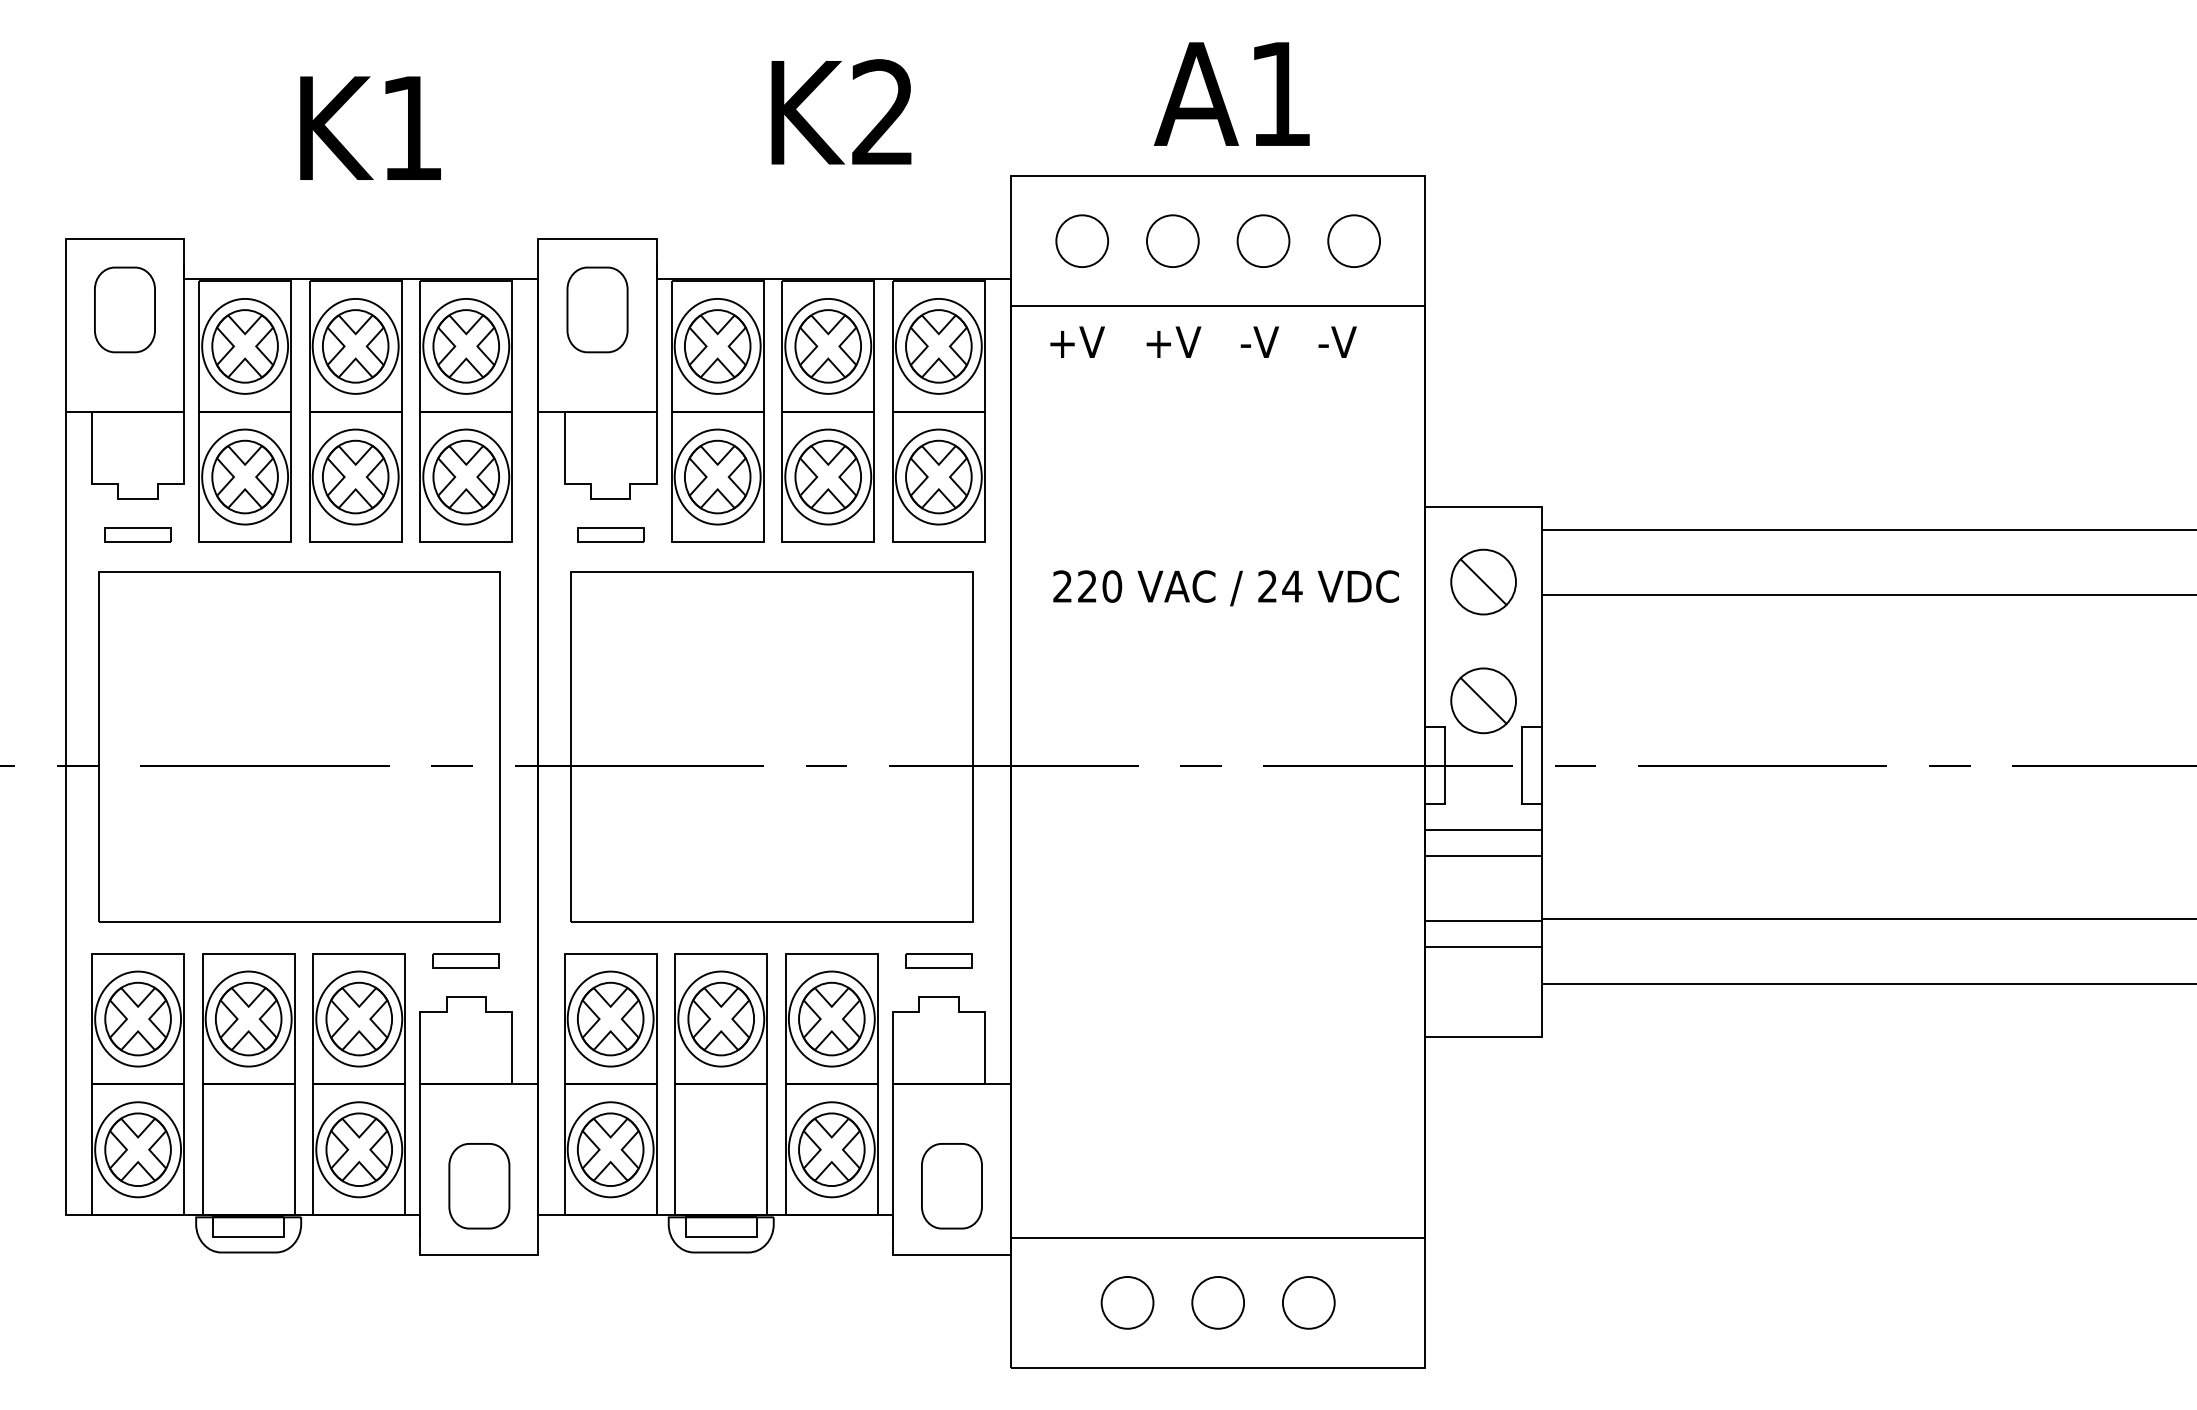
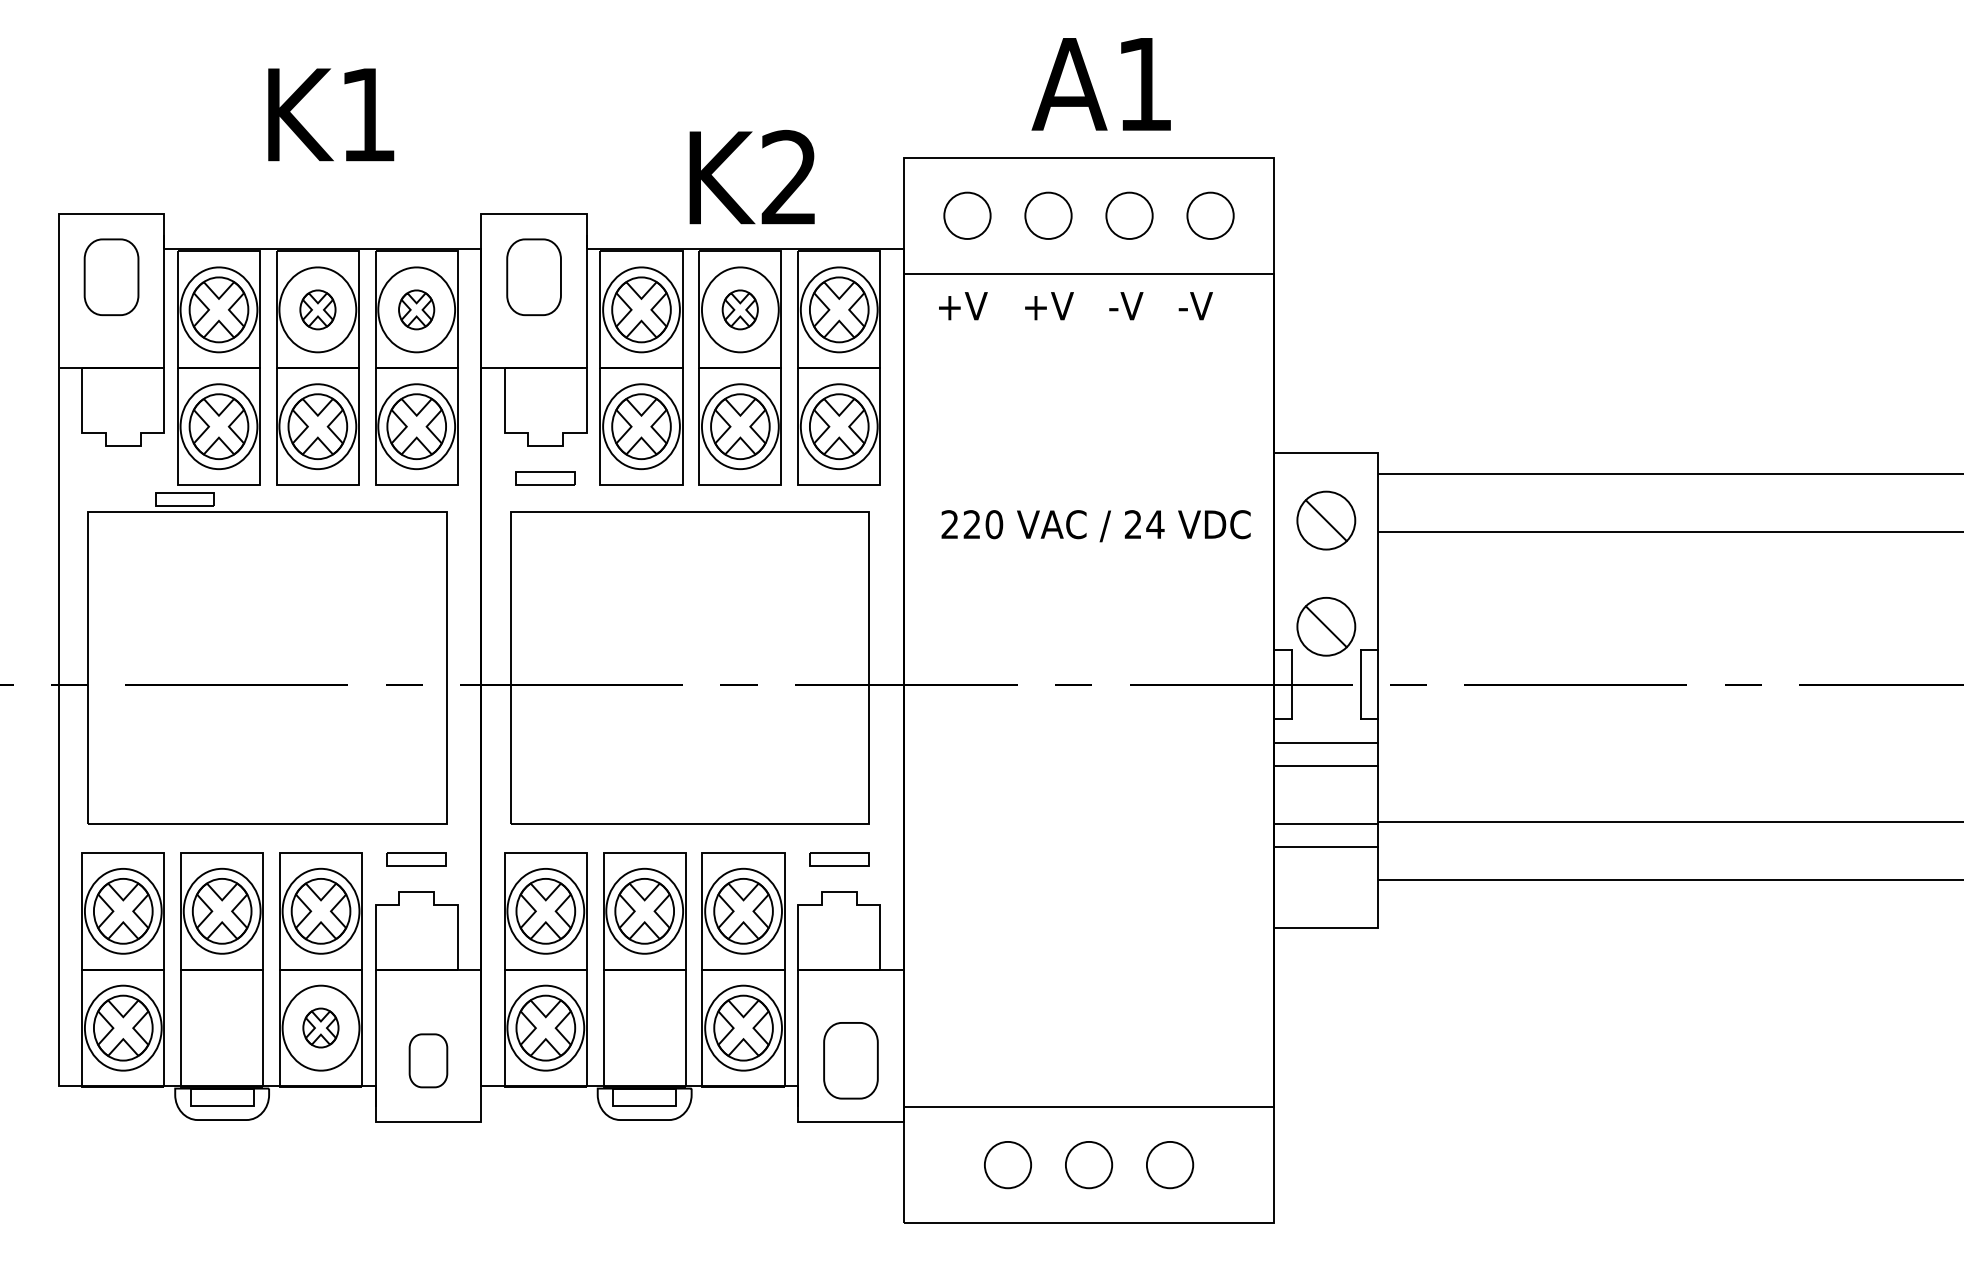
text: (841, 111) -> (752, 176), moved
part: (355, 346) -> (317, 309), size x0.6
part: (465, 346) -> (416, 309), size x0.6
part: (827, 346) -> (739, 309), size x0.6
part: (137, 534) -> (184, 498), moved
part: (358, 1149) -> (320, 1027), size x0.6
part: (479, 1186) -> (428, 1061), size x0.7

